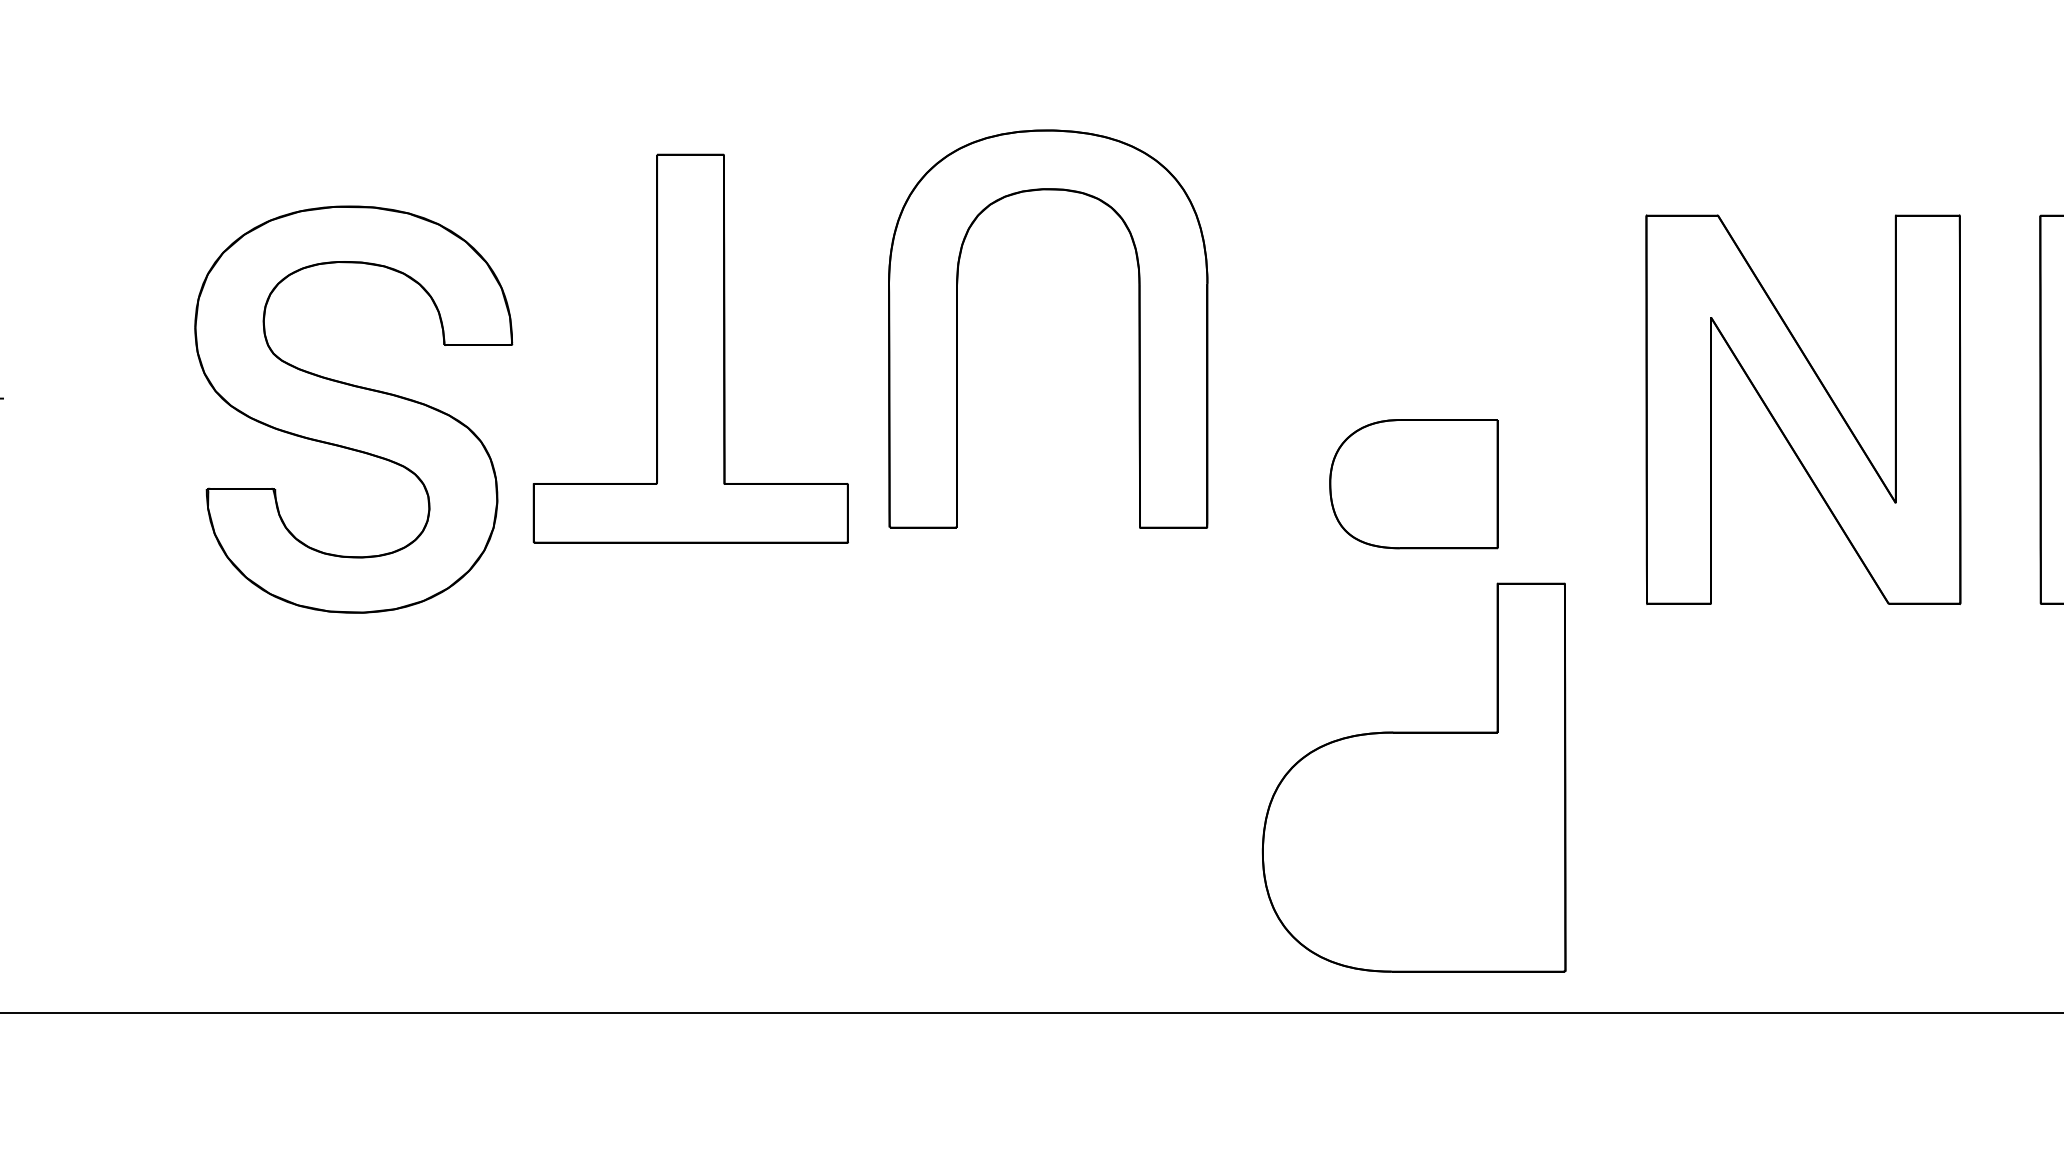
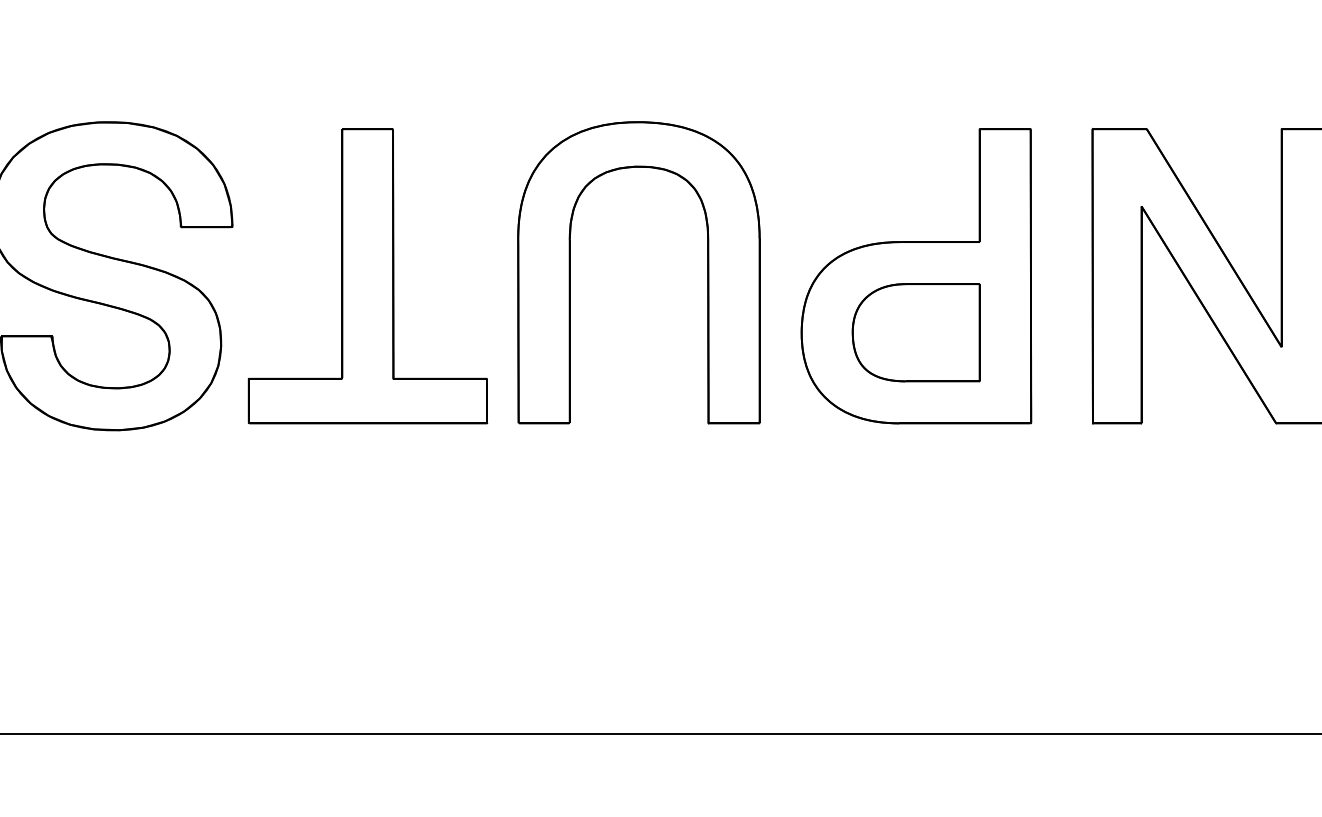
part: (1138, 328) -> (707, 272), moved
part: (690, 348) -> (367, 276), moved
part: (1413, 777) -> (915, 276), moved

